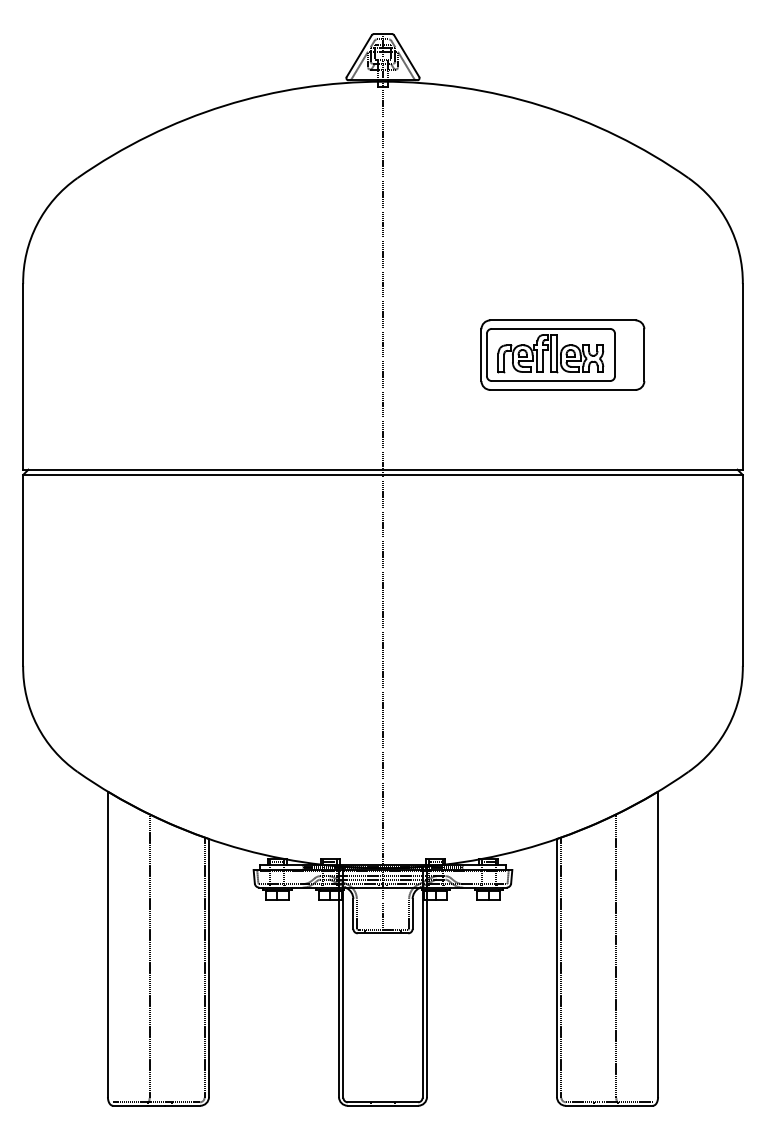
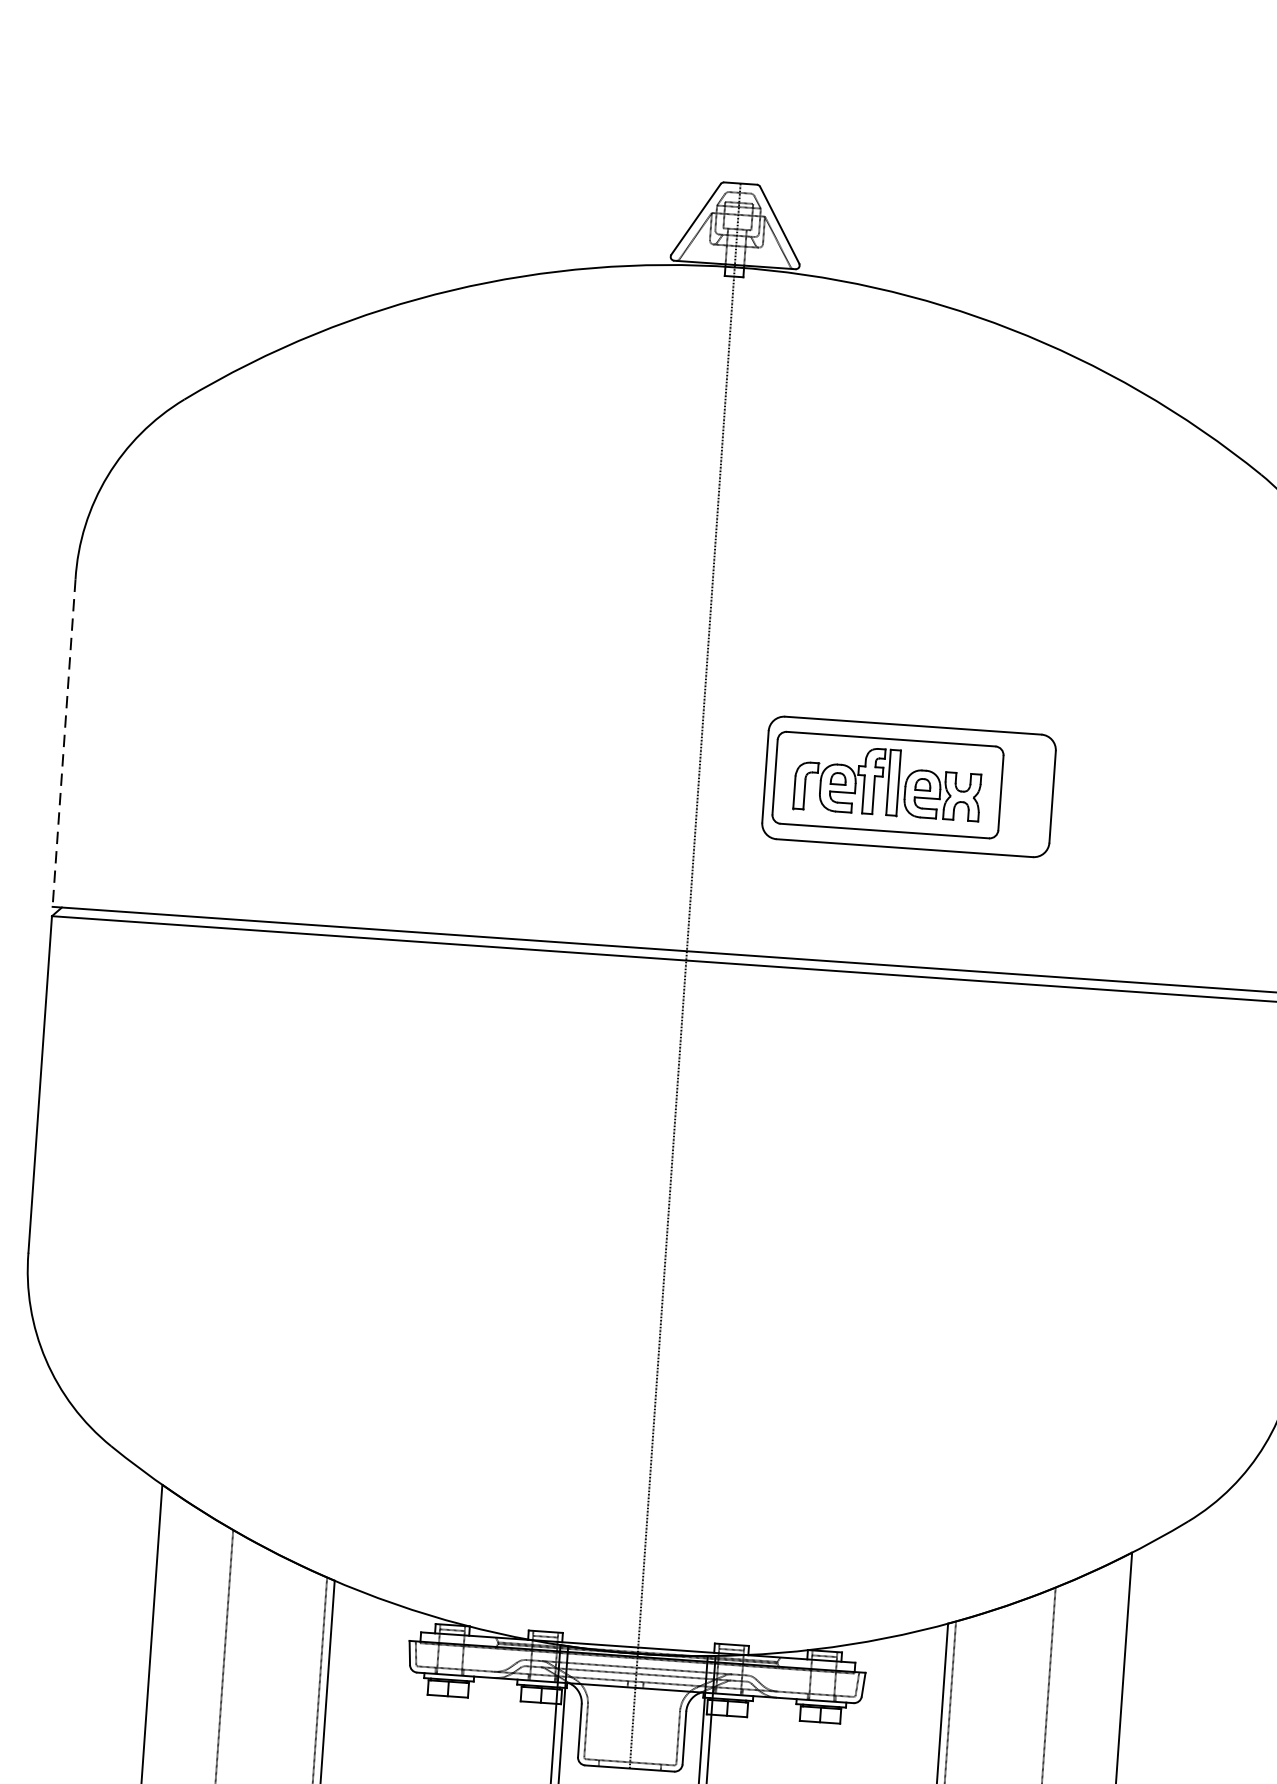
part: (562, 354) -> (908, 785), moved
line: (23, 376) -> (64, 742), solid -> dashed

